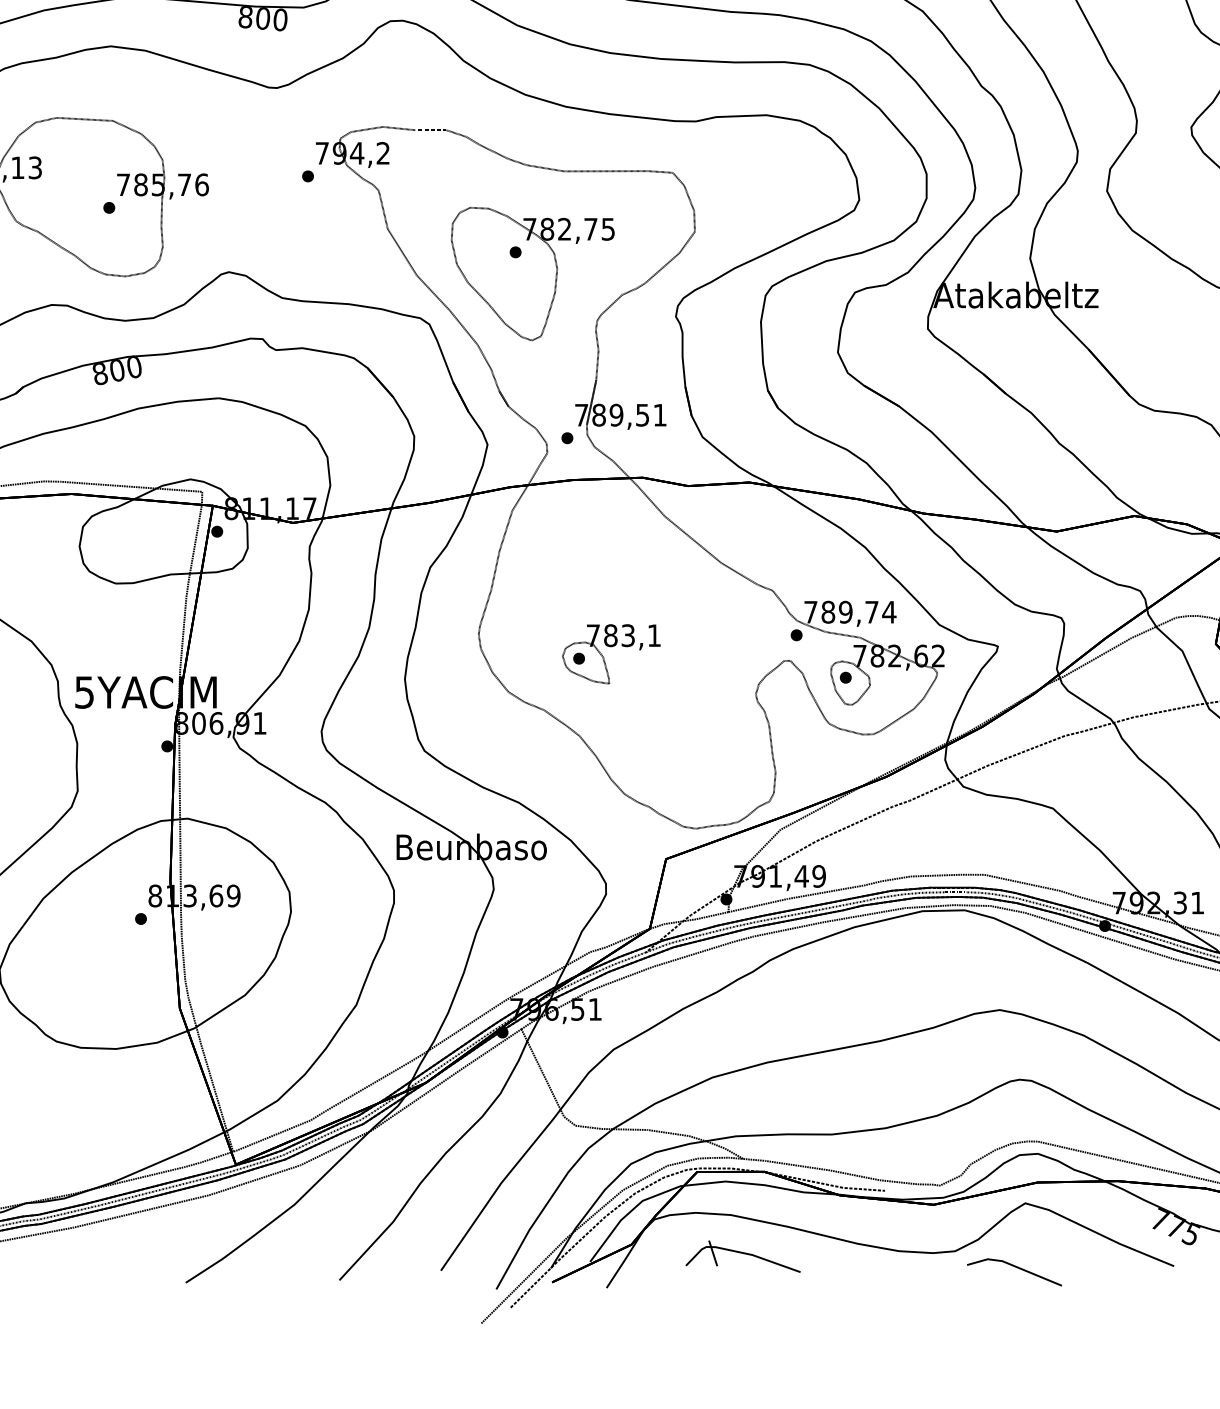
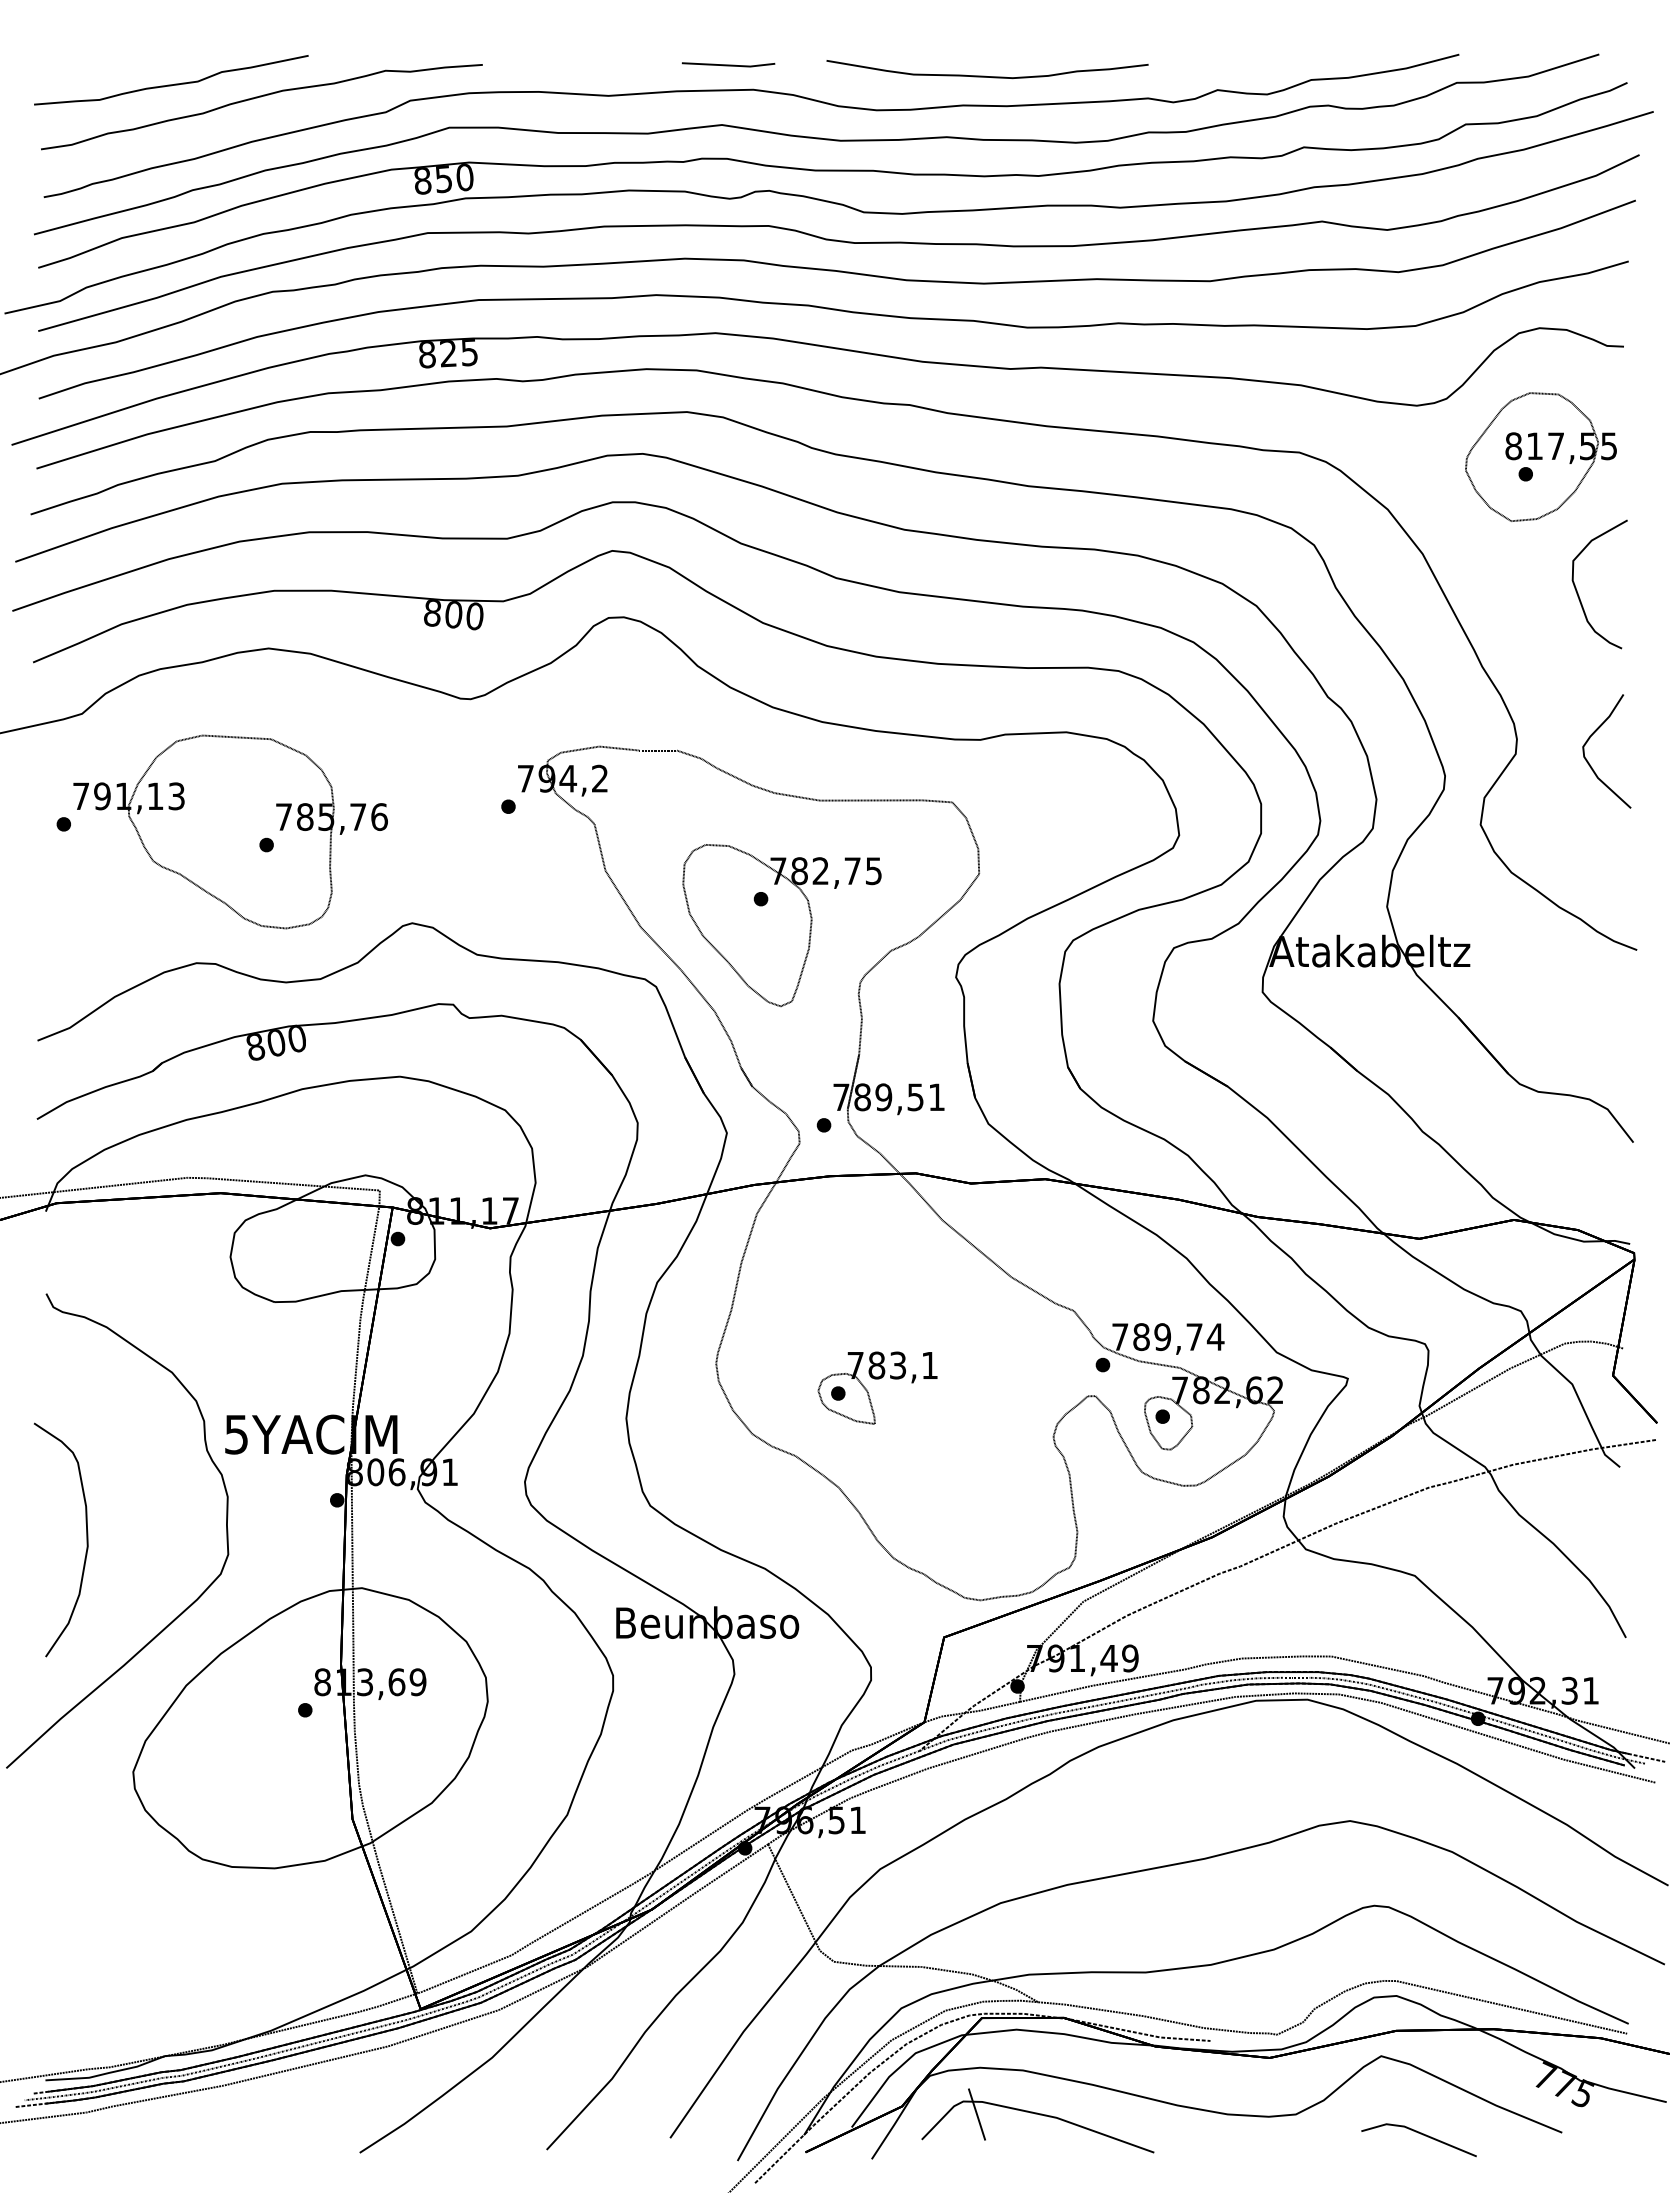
part: (742, 1256) -> (1037, 2120), size x1.67
line: (1015, 1267) -> (1420, 2134), moved

